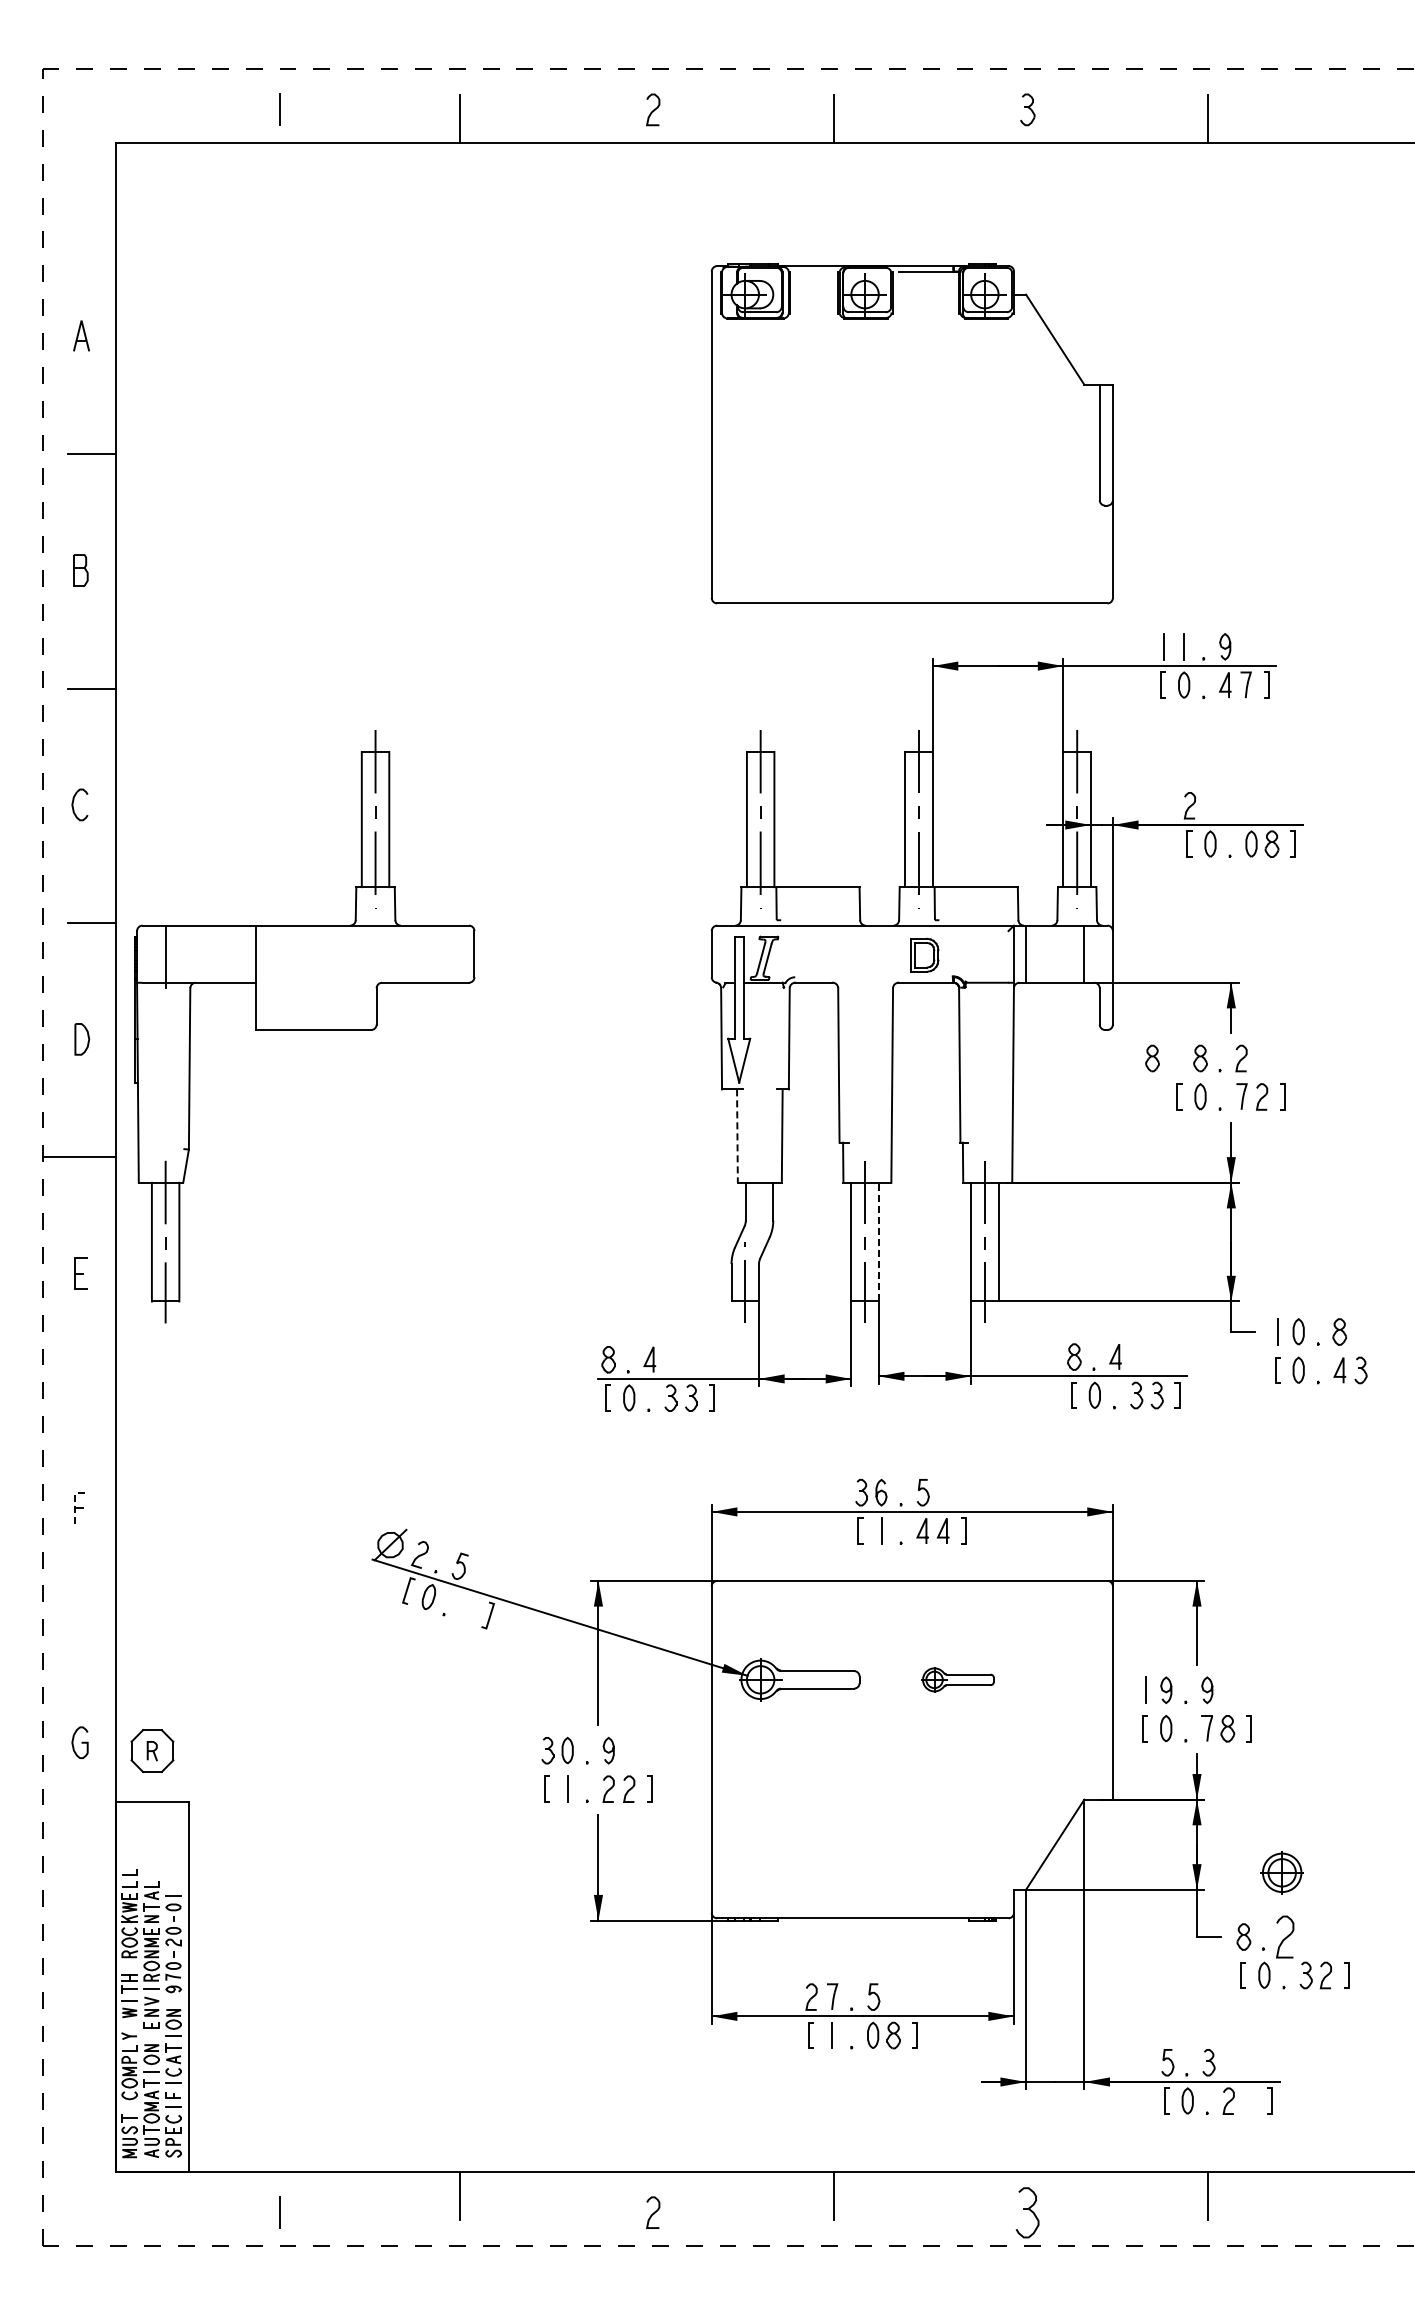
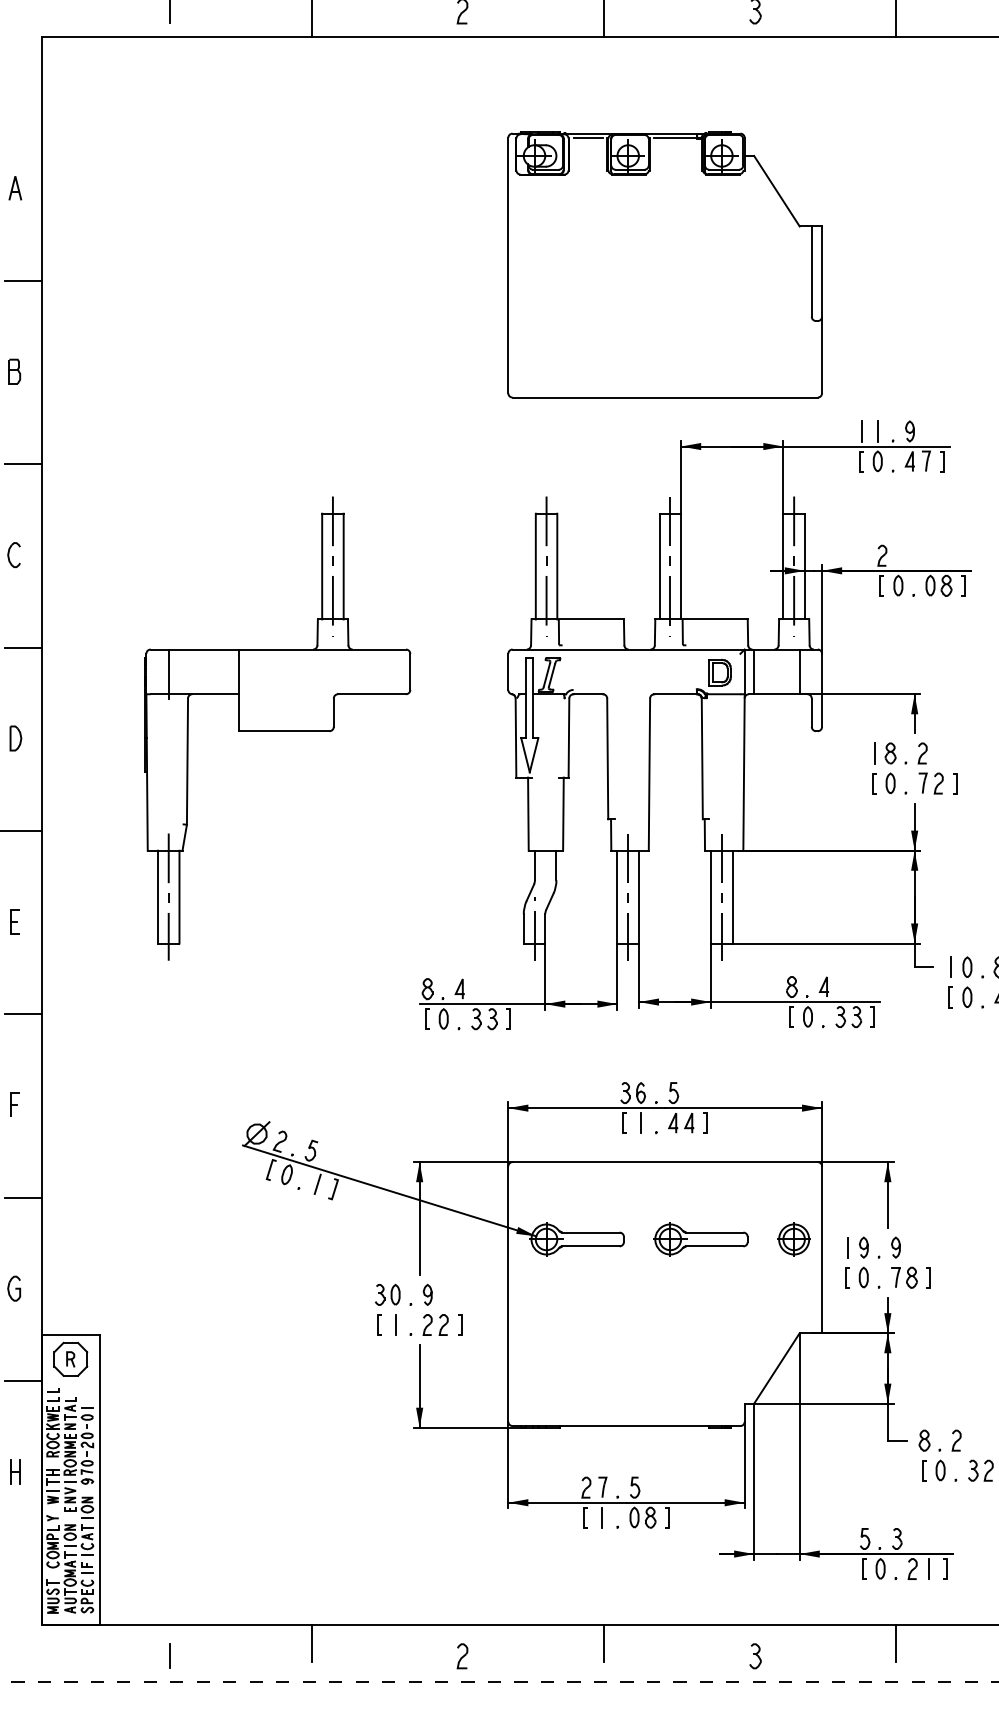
line: (813, 271) -> (587, 137), added
part: (924, 954) -> (720, 672), moved
part: (304, 1026) -> (277, 728), moved
part: (1152, 1058) -> (853, 753), removed
line: (1180, 1058) -> (874, 753), added
line: (737, 1136) -> (528, 814), dashed -> solid
line: (878, 1241) -> (638, 896), dashed -> solid
line: (91, 1391) -> (23, 1013), added
line: (75, 1500) -> (10, 1099), dashed -> solid
line: (467, 1609) -> (317, 1184), added
line: (91, 1626) -> (23, 1197), added
part: (957, 1679) -> (700, 1239), size x1.67
part: (152, 1751) -> (70, 1359), moved
line: (91, 1860) -> (23, 1380), added
part: (1281, 1872) -> (793, 1239), moved
part: (1284, 1936) -> (956, 1440), size x0.62
part: (81, 1977) -> (15, 1472), added
line: (1249, 2101) -> (928, 1569), added
part: (1027, 2212) -> (755, 1656), size x0.62

